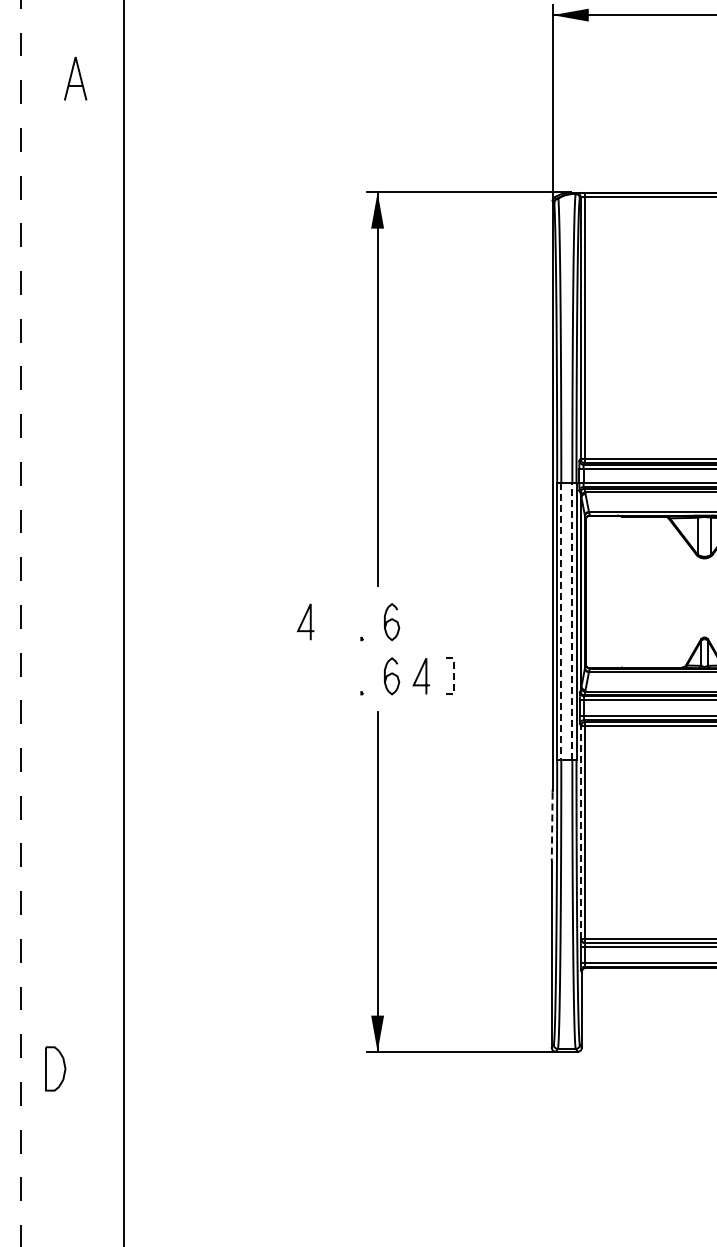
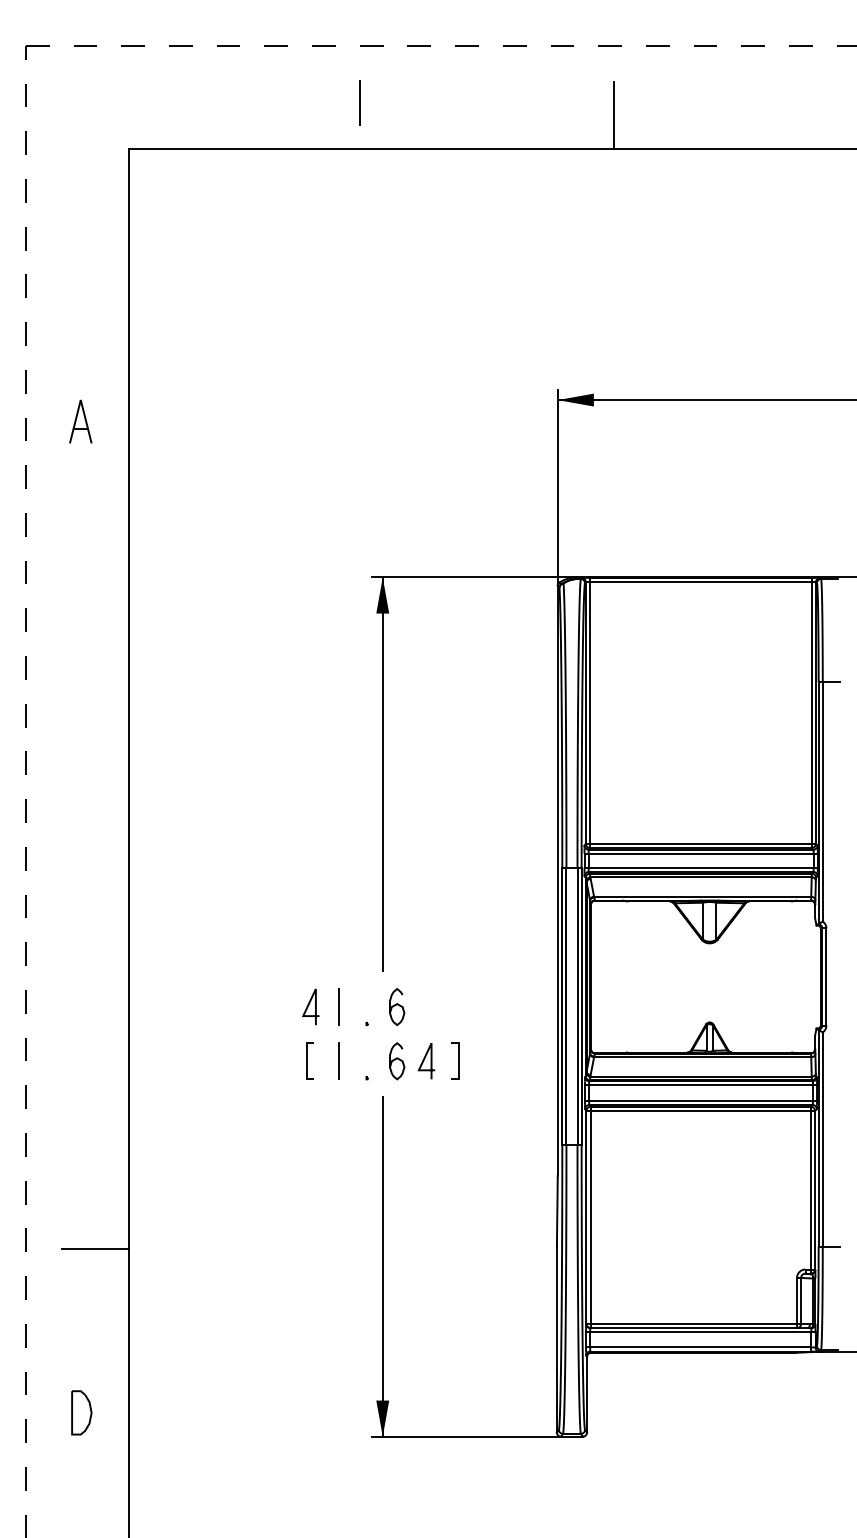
part: (75, 78) -> (80, 421), moved
line: (572, 620) -> (577, 1005), dashed -> solid
line: (561, 621) -> (566, 1006), dashed -> solid
line: (334, 622) -> (339, 1007), added
line: (302, 675) -> (307, 1060), added
line: (453, 675) -> (458, 1060), dashed -> solid
line: (334, 676) -> (339, 1061), added
line: (552, 826) -> (557, 1211), dashed -> solid
line: (581, 831) -> (586, 1216), dashed -> solid
line: (90, 863) -> (95, 1248), added
part: (55, 1068) -> (81, 1412), moved

